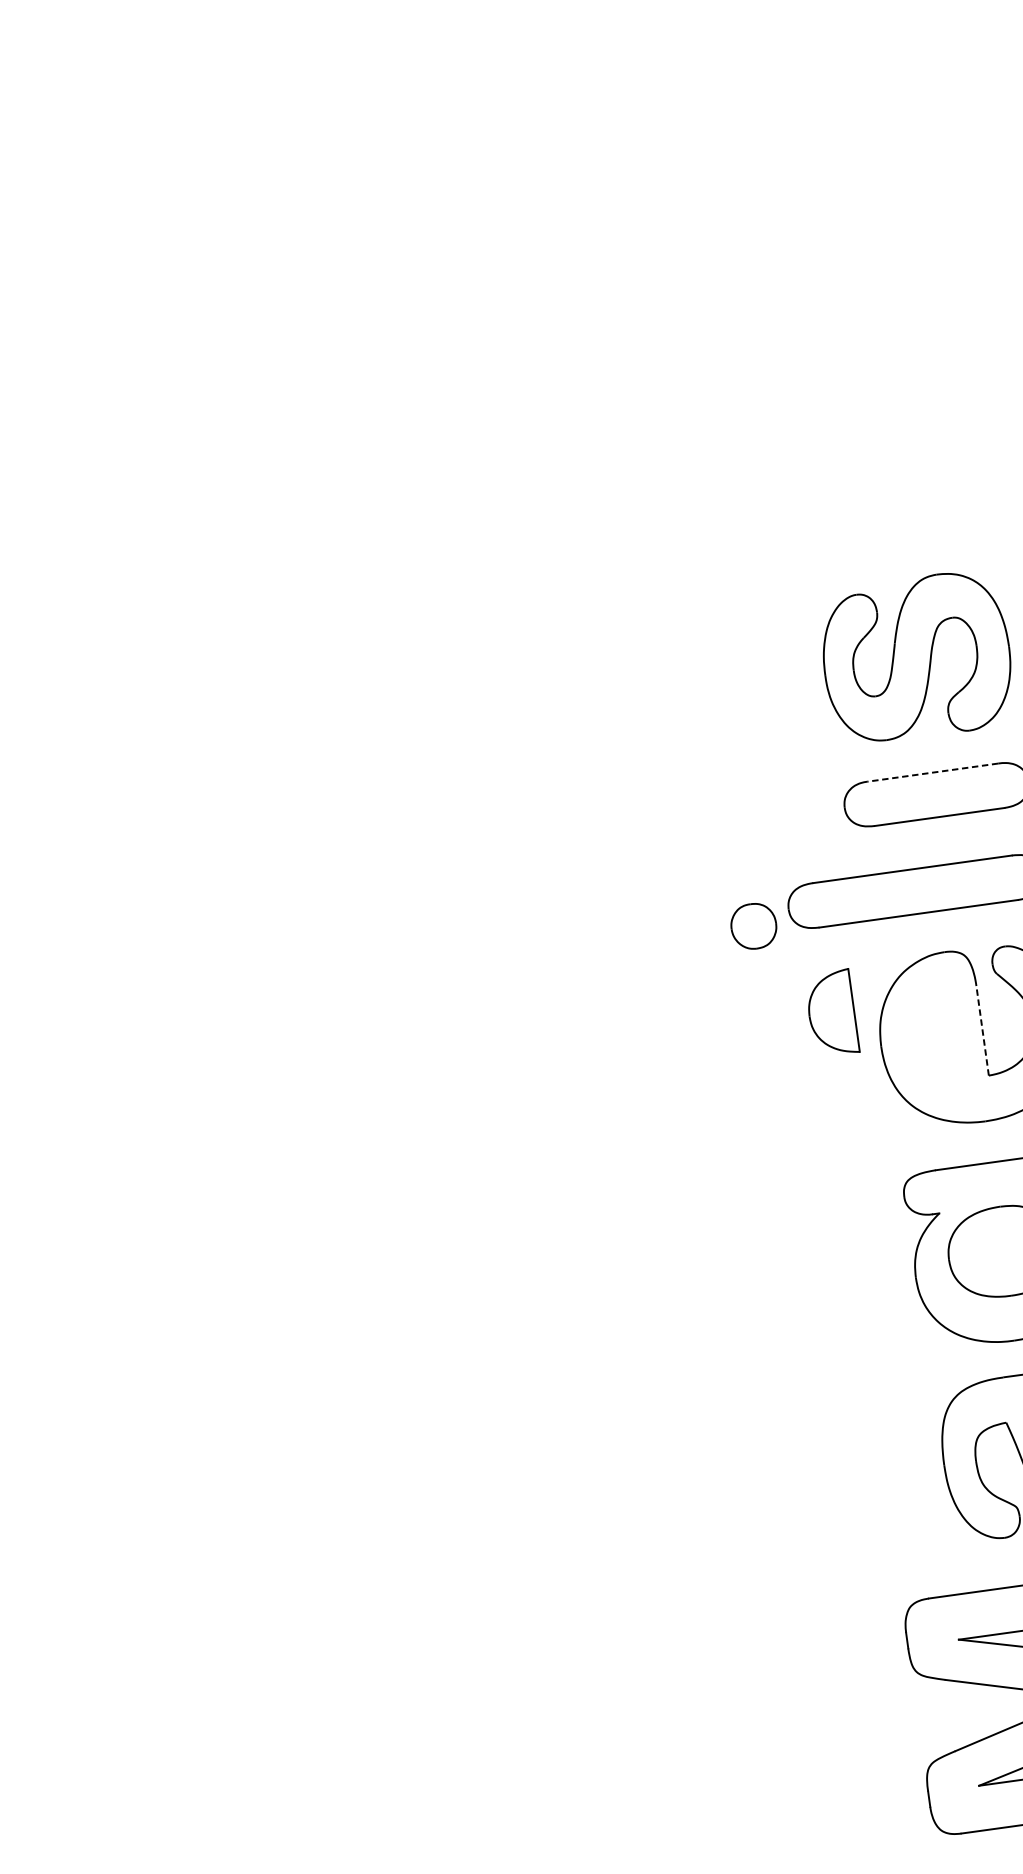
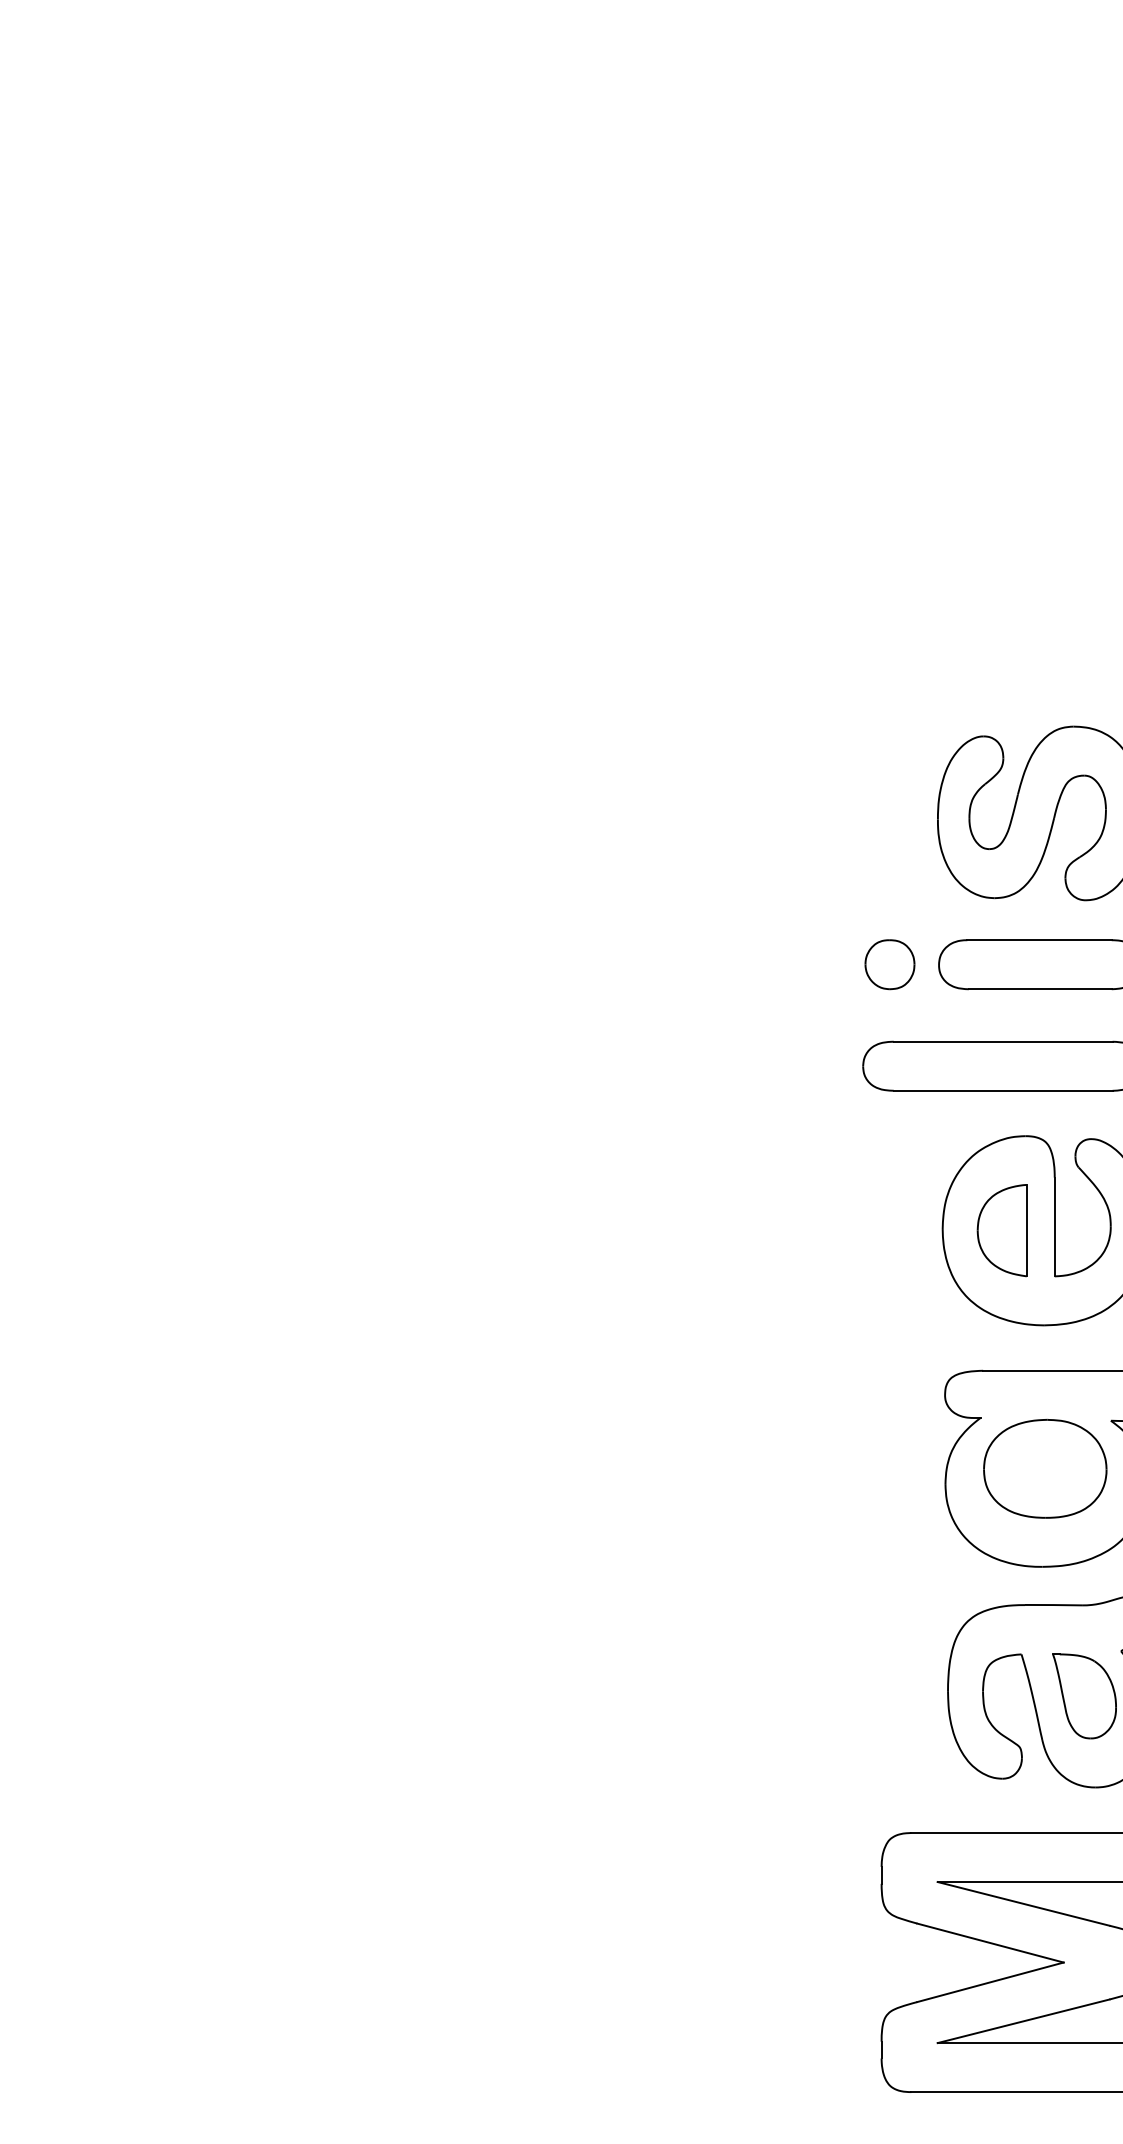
line: (932, 772) -> (1039, 940), dashed -> solid
part: (753, 926) -> (889, 964), moved
part: (831, 1013) -> (1001, 1230), moved
line: (982, 1030) -> (1054, 1226), dashed -> solid

